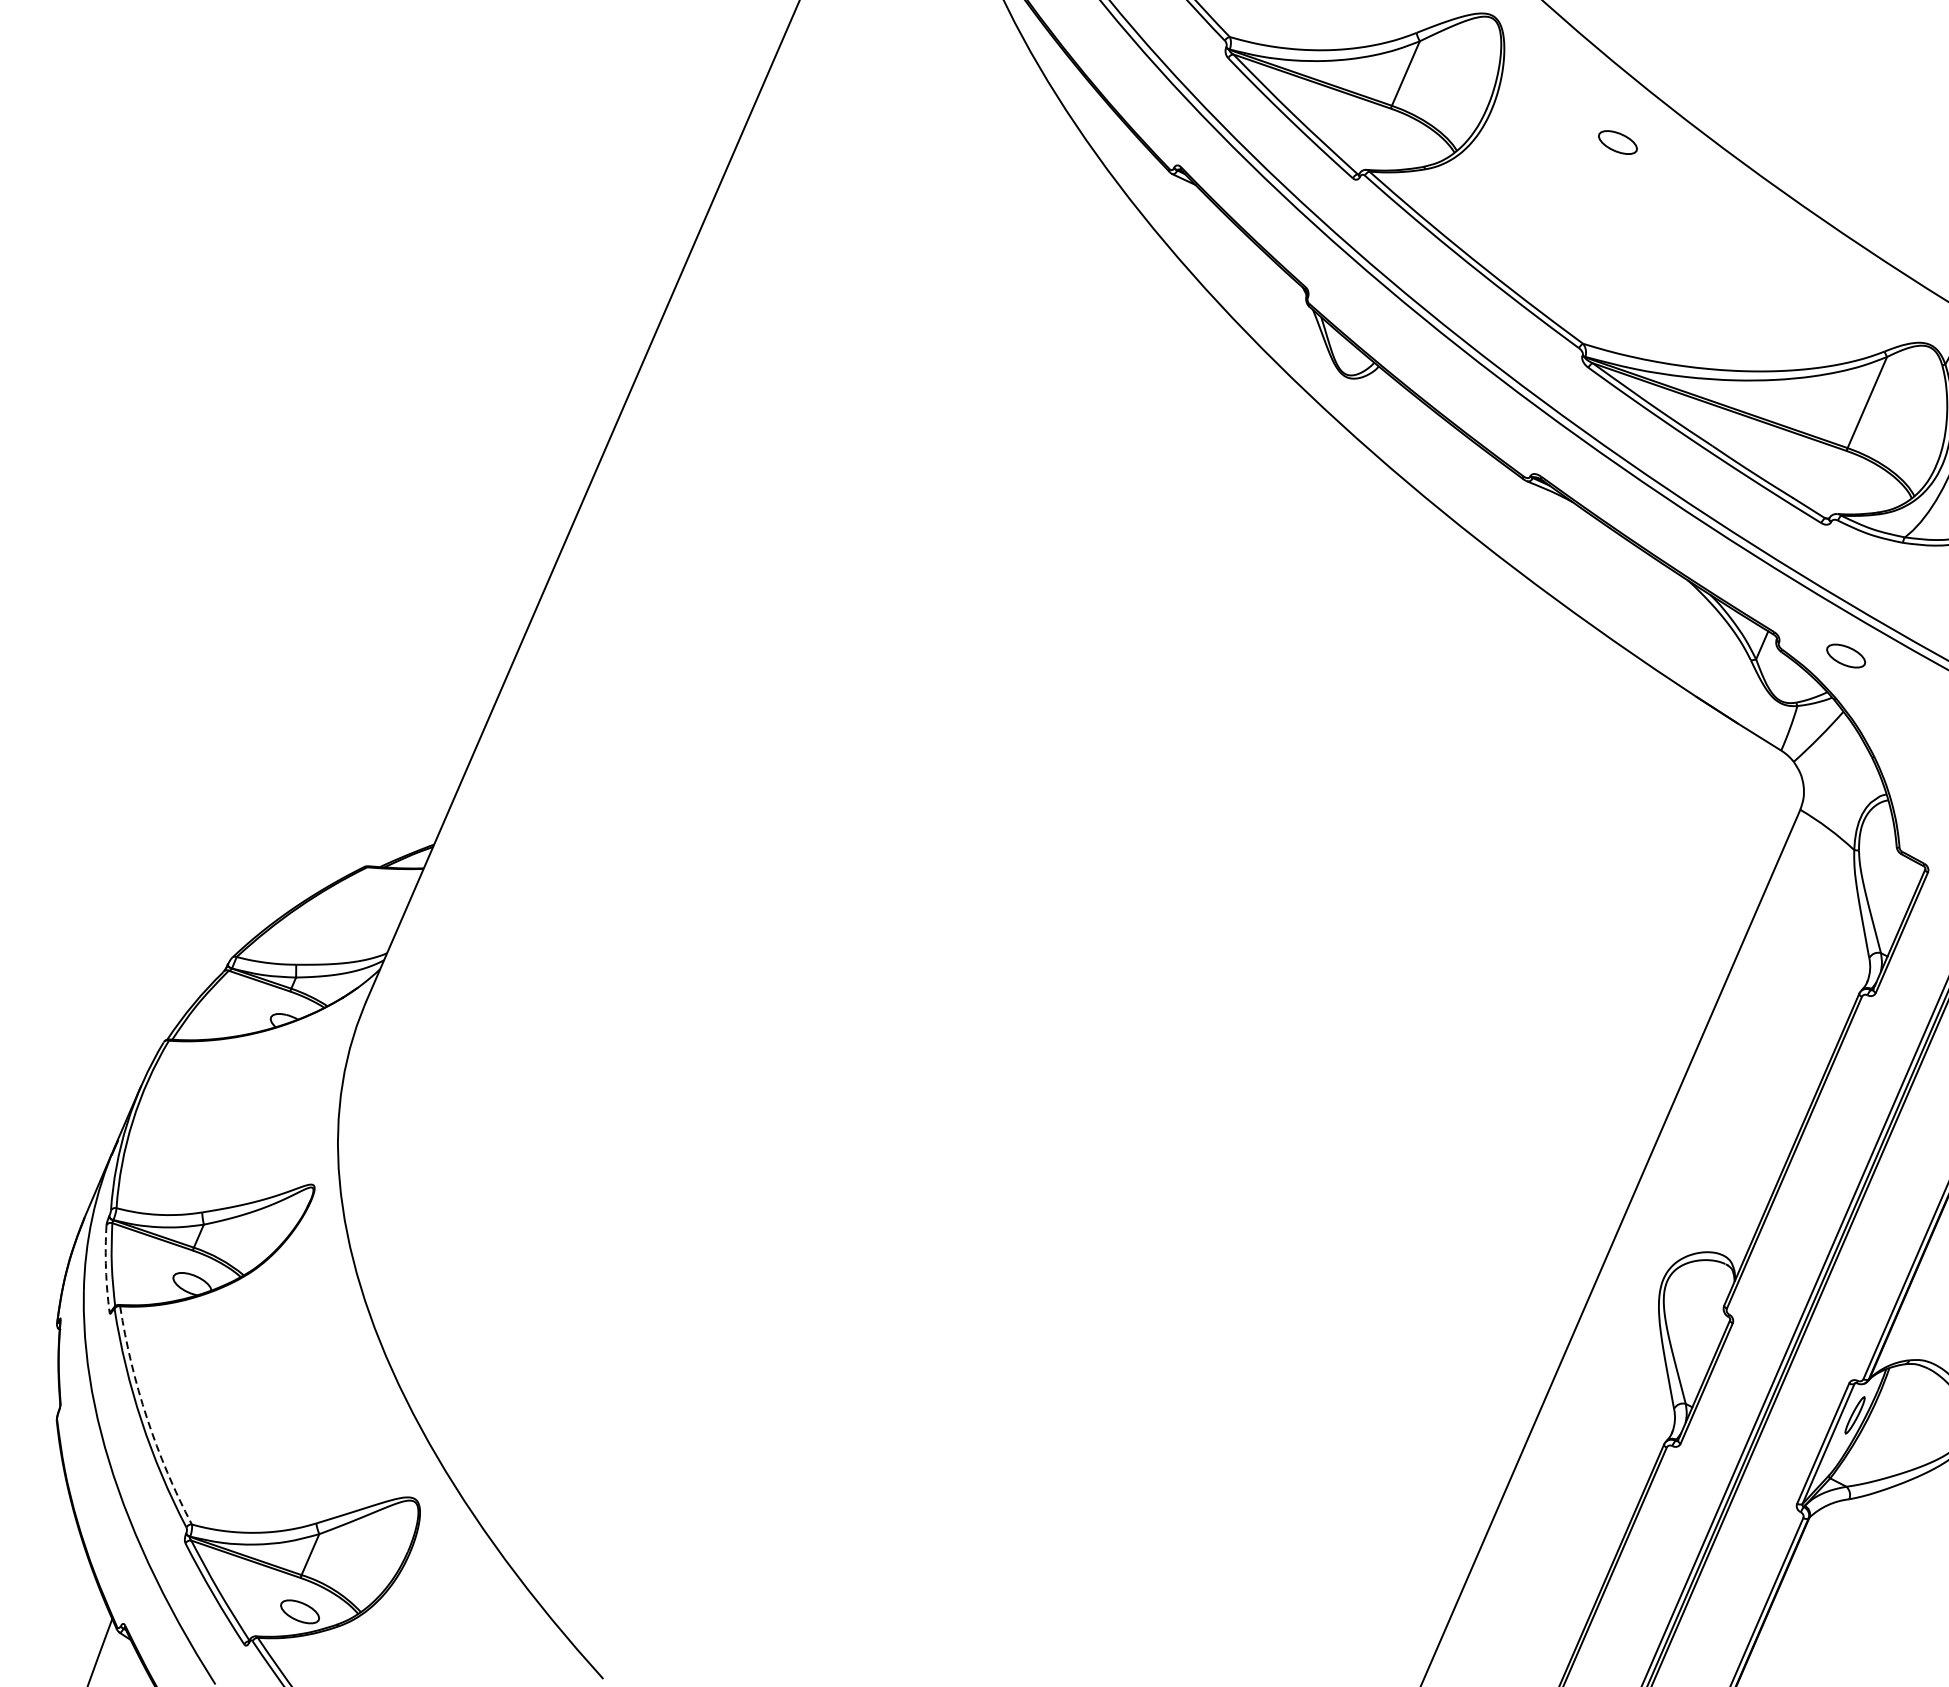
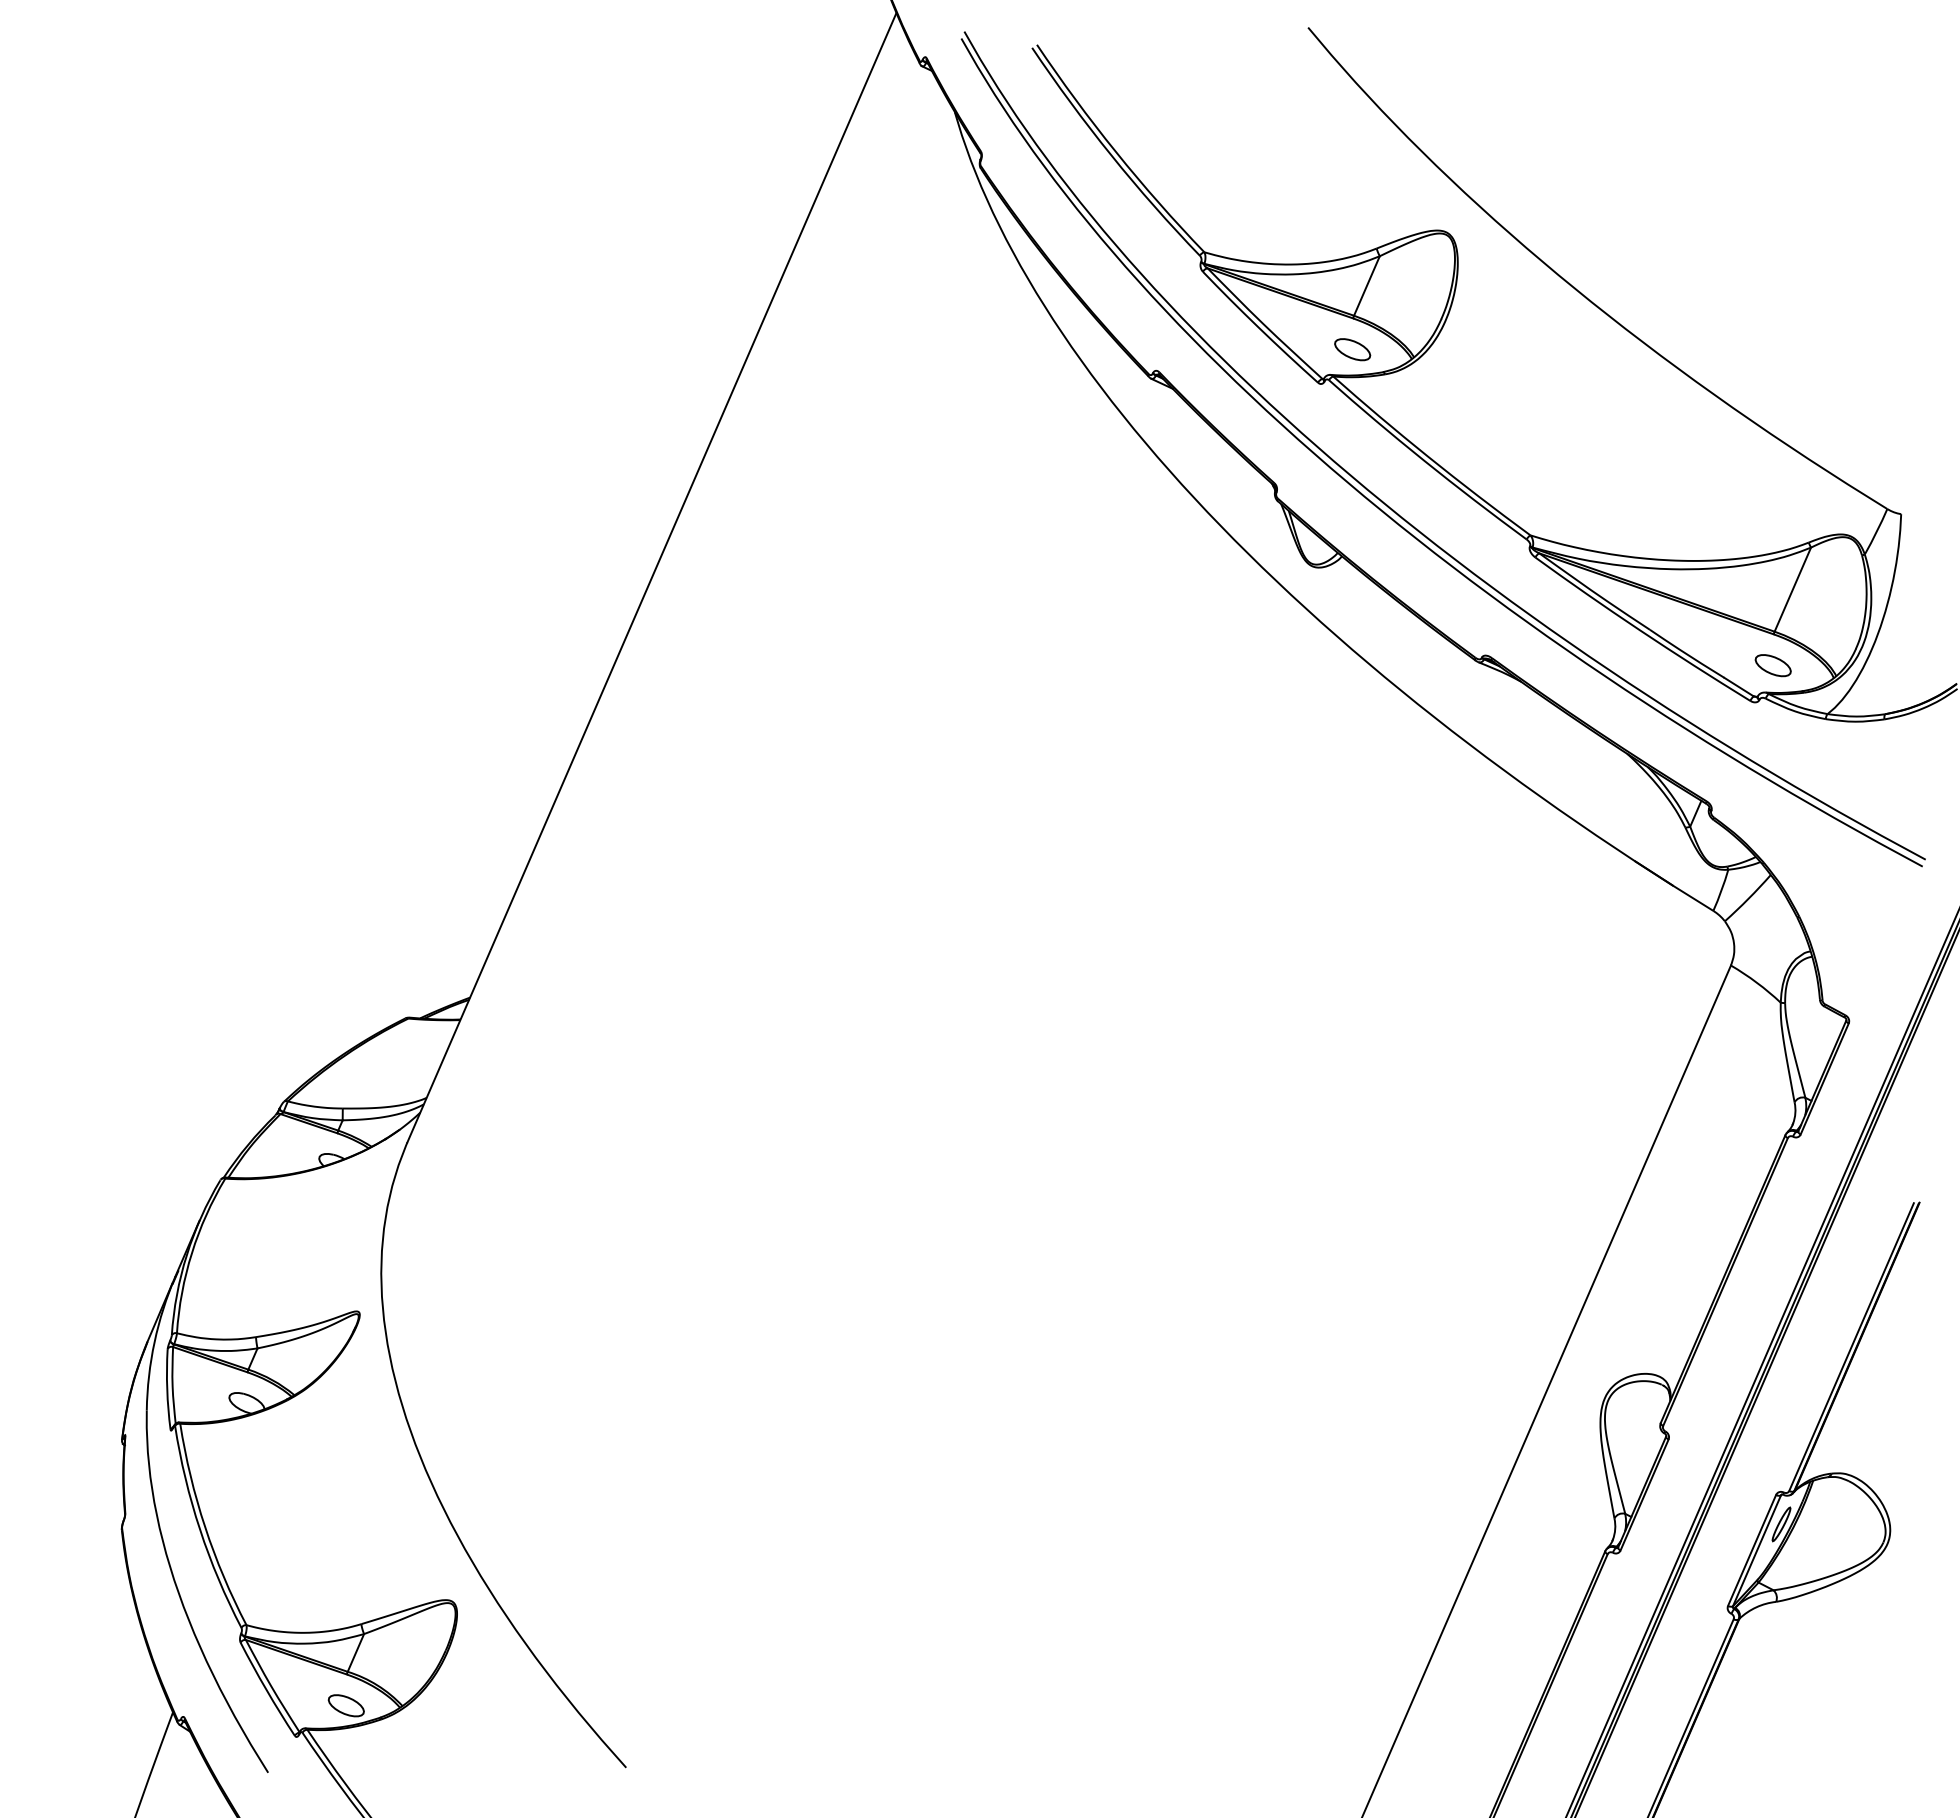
part: (1617, 142) -> (1352, 349), moved
part: (1845, 655) -> (1772, 665), moved
arc: (106, 1269) -> (167, 1389), dashed -> solid
arc: (147, 1418) -> (205, 1527), dashed -> solid

